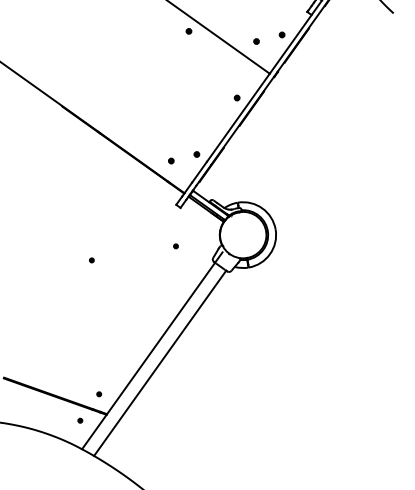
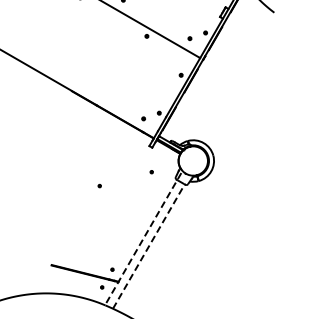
line: (151, 351) -> (142, 239), solid -> dashed
line: (159, 363) -> (148, 246), solid -> dashed

